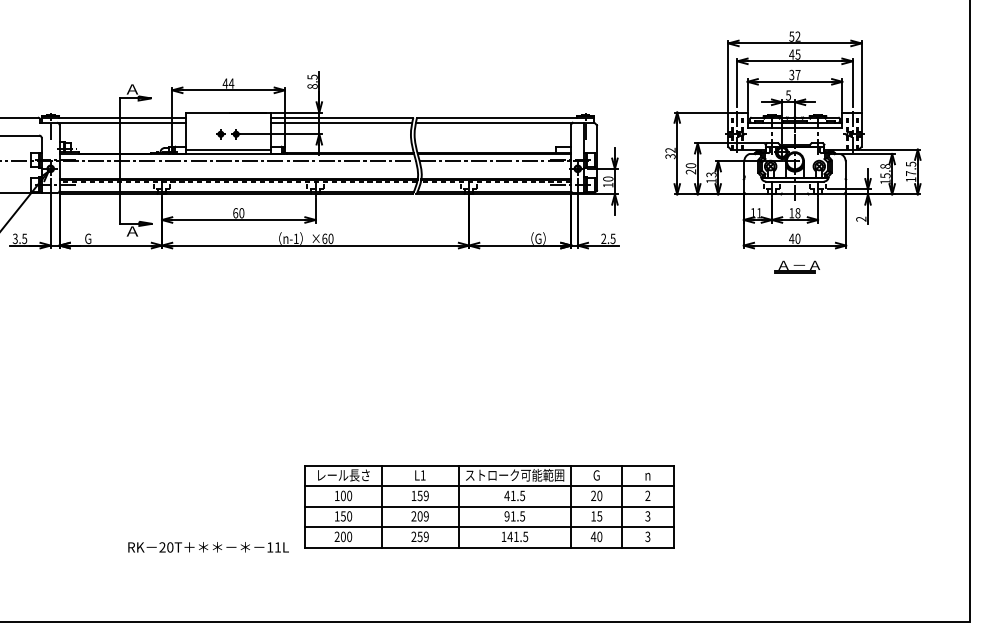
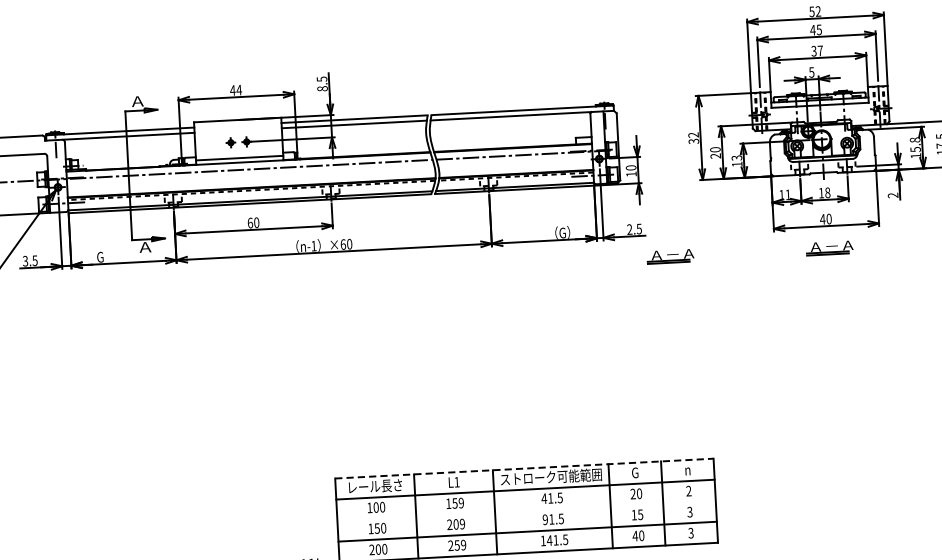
part: (641, 266) -> (669, 255), added
line: (489, 465) -> (524, 468), solid -> dashed
line: (489, 506) -> (526, 510), removed

